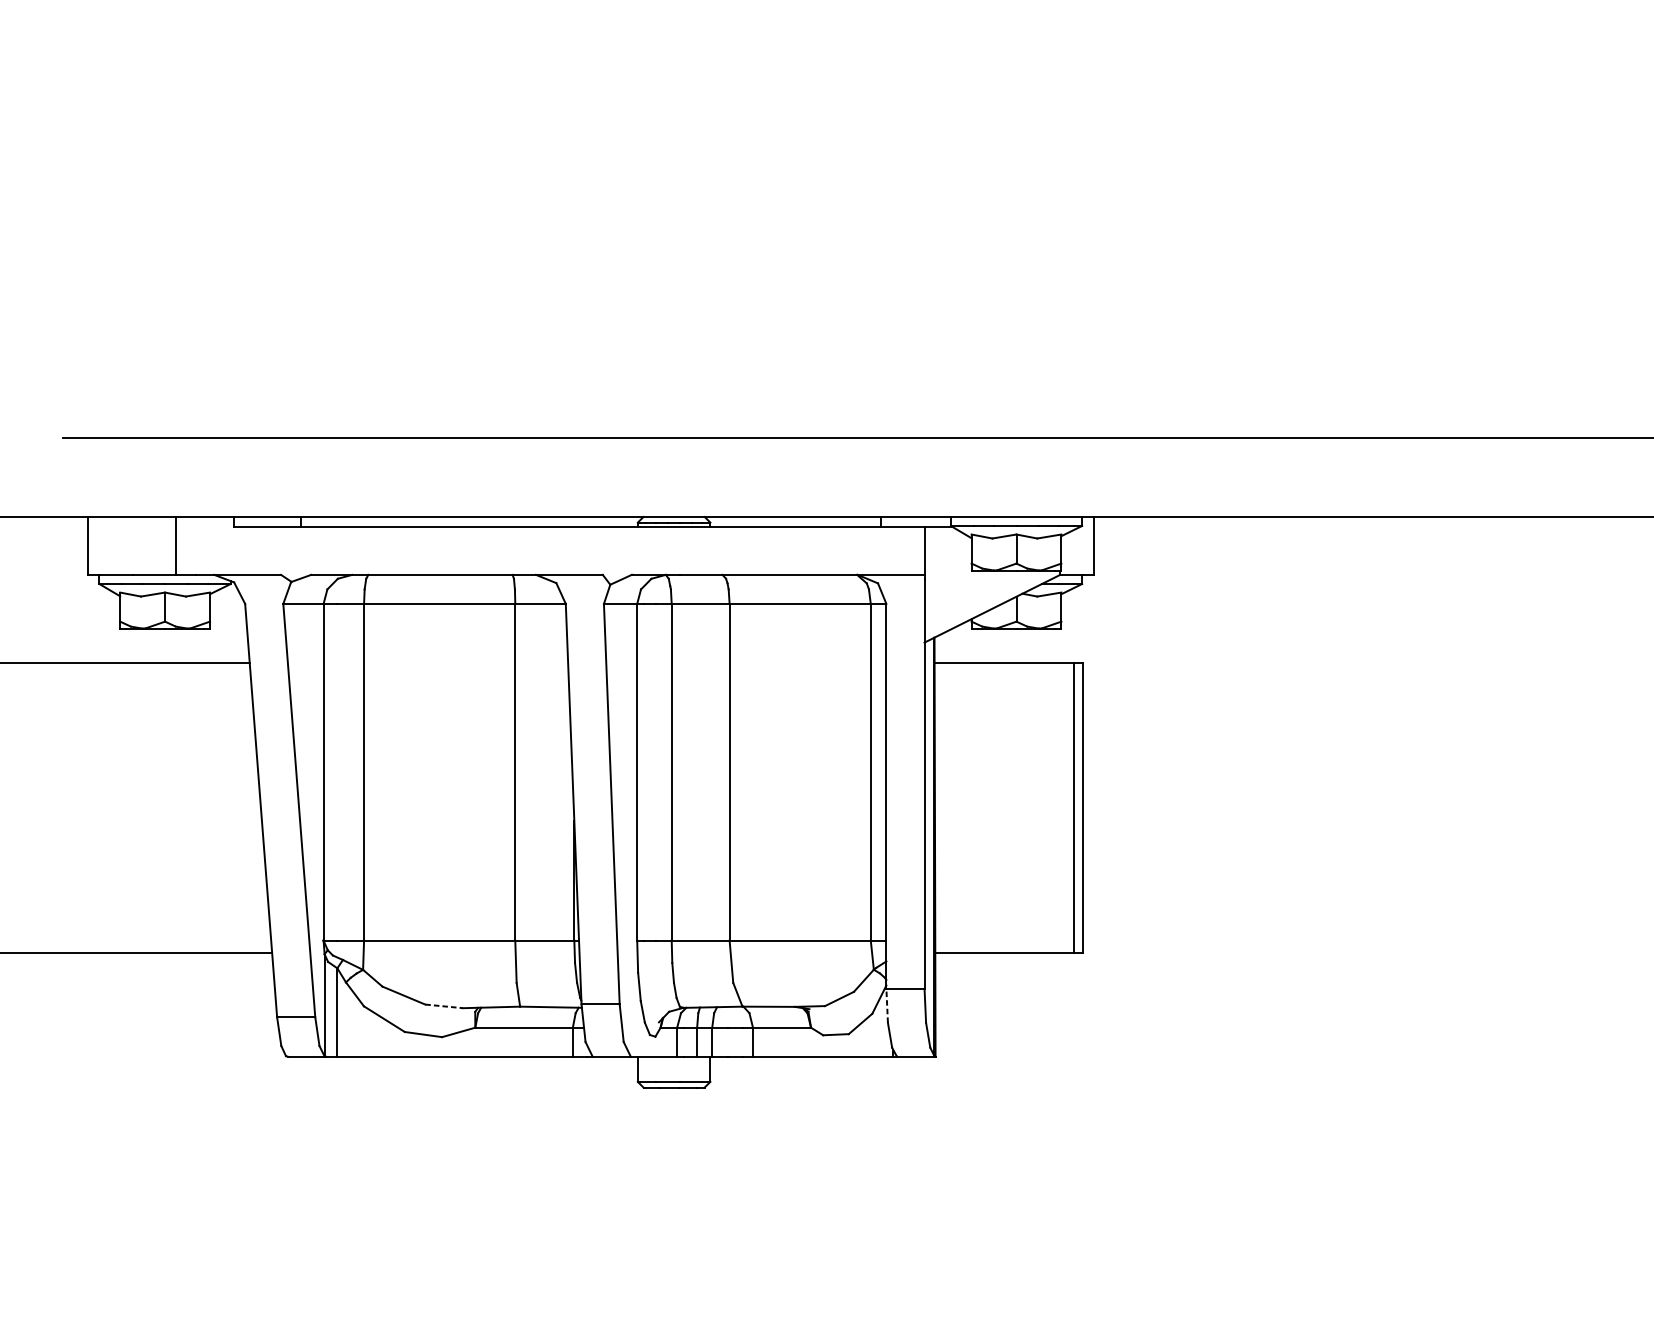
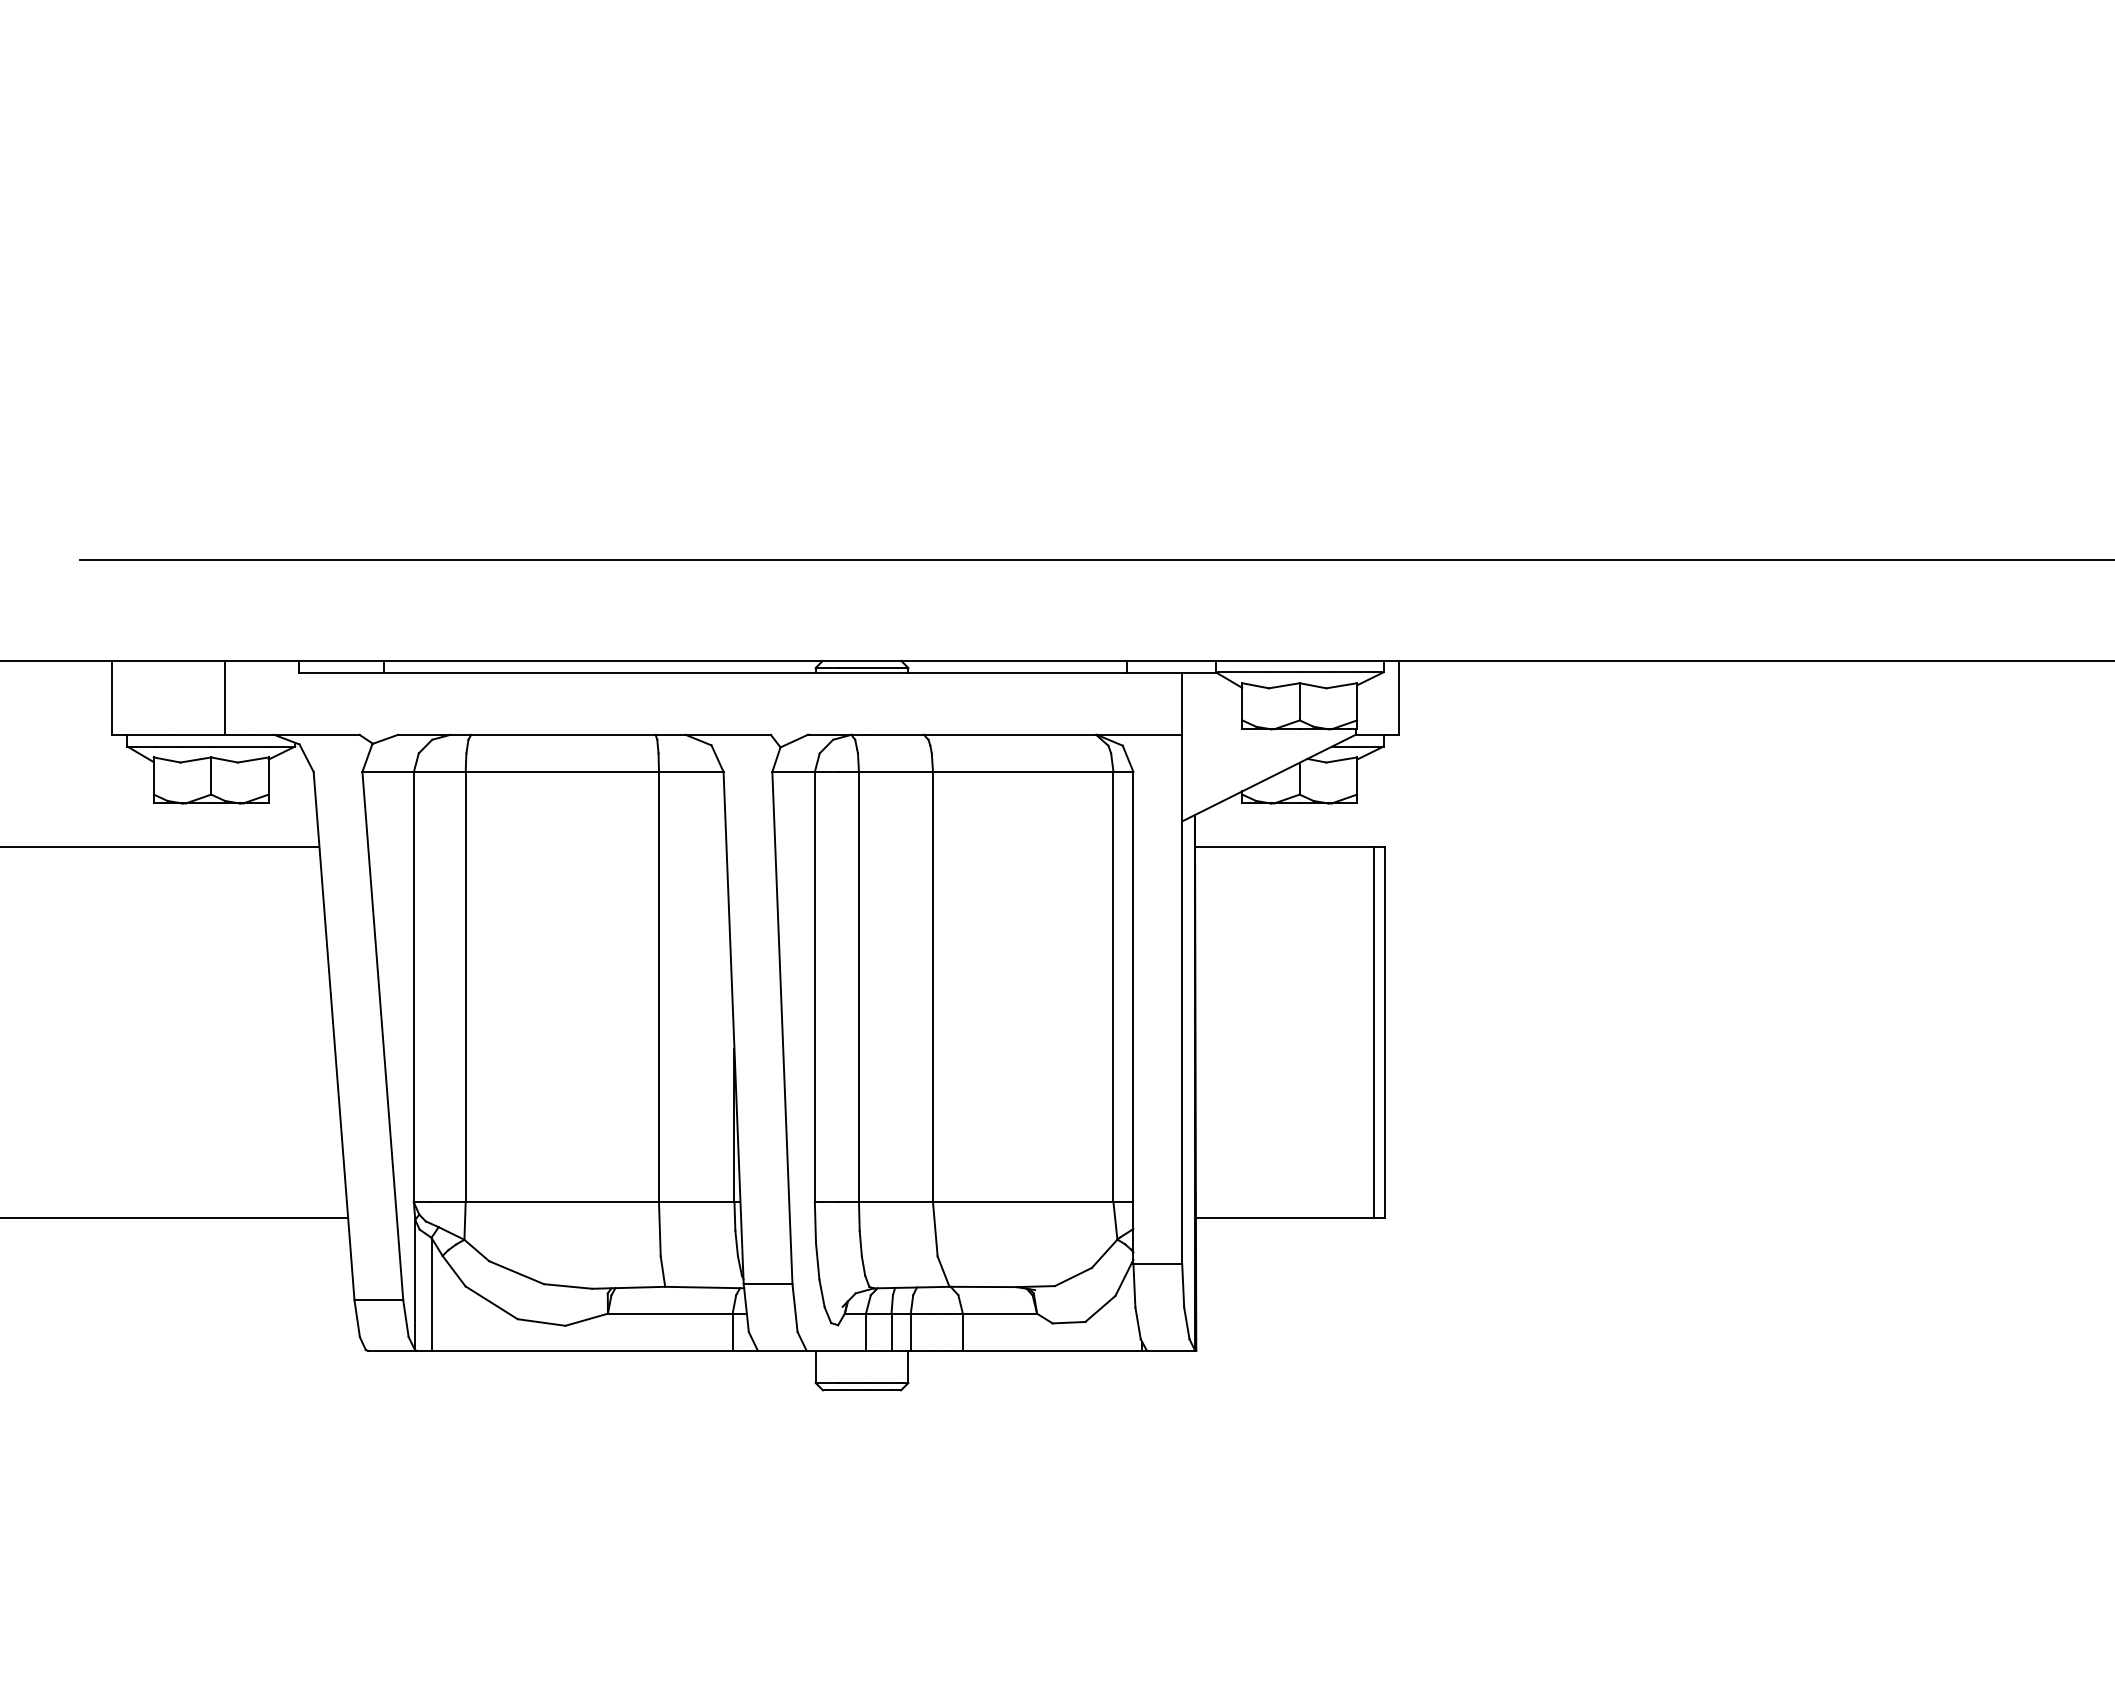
line: (887, 1005) -> (1134, 1285), dashed -> solid
line: (444, 1006) -> (568, 1286), dashed -> solid

